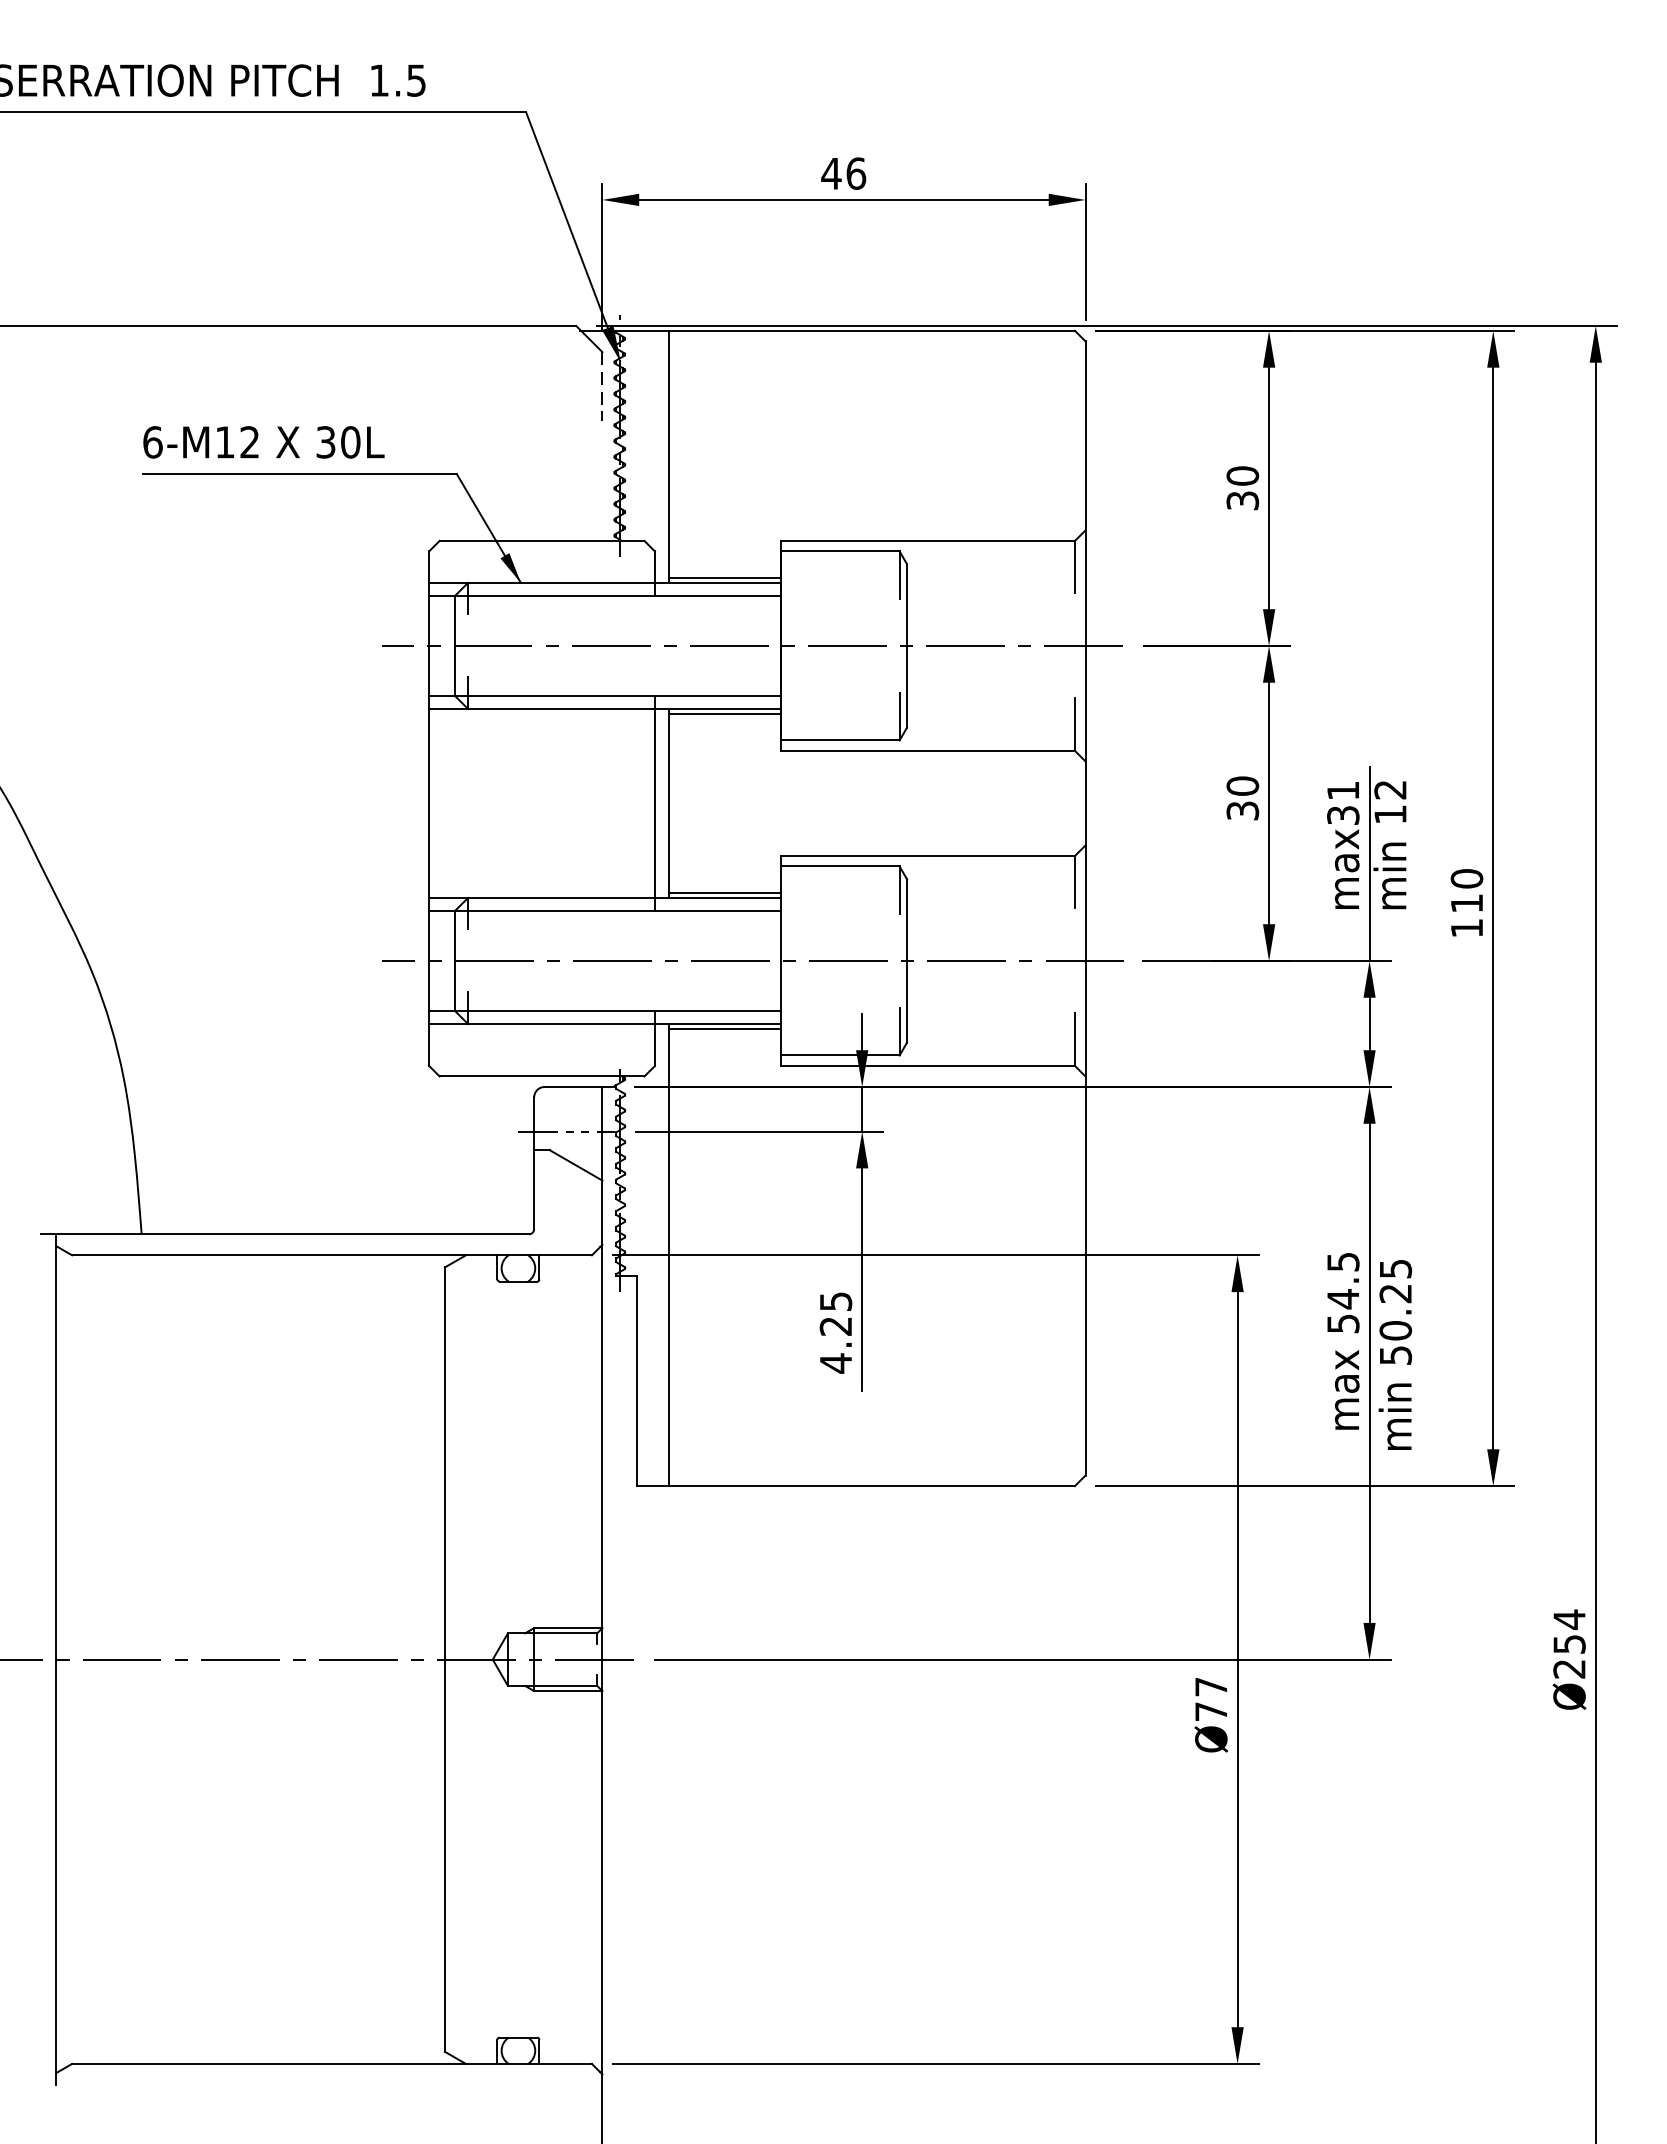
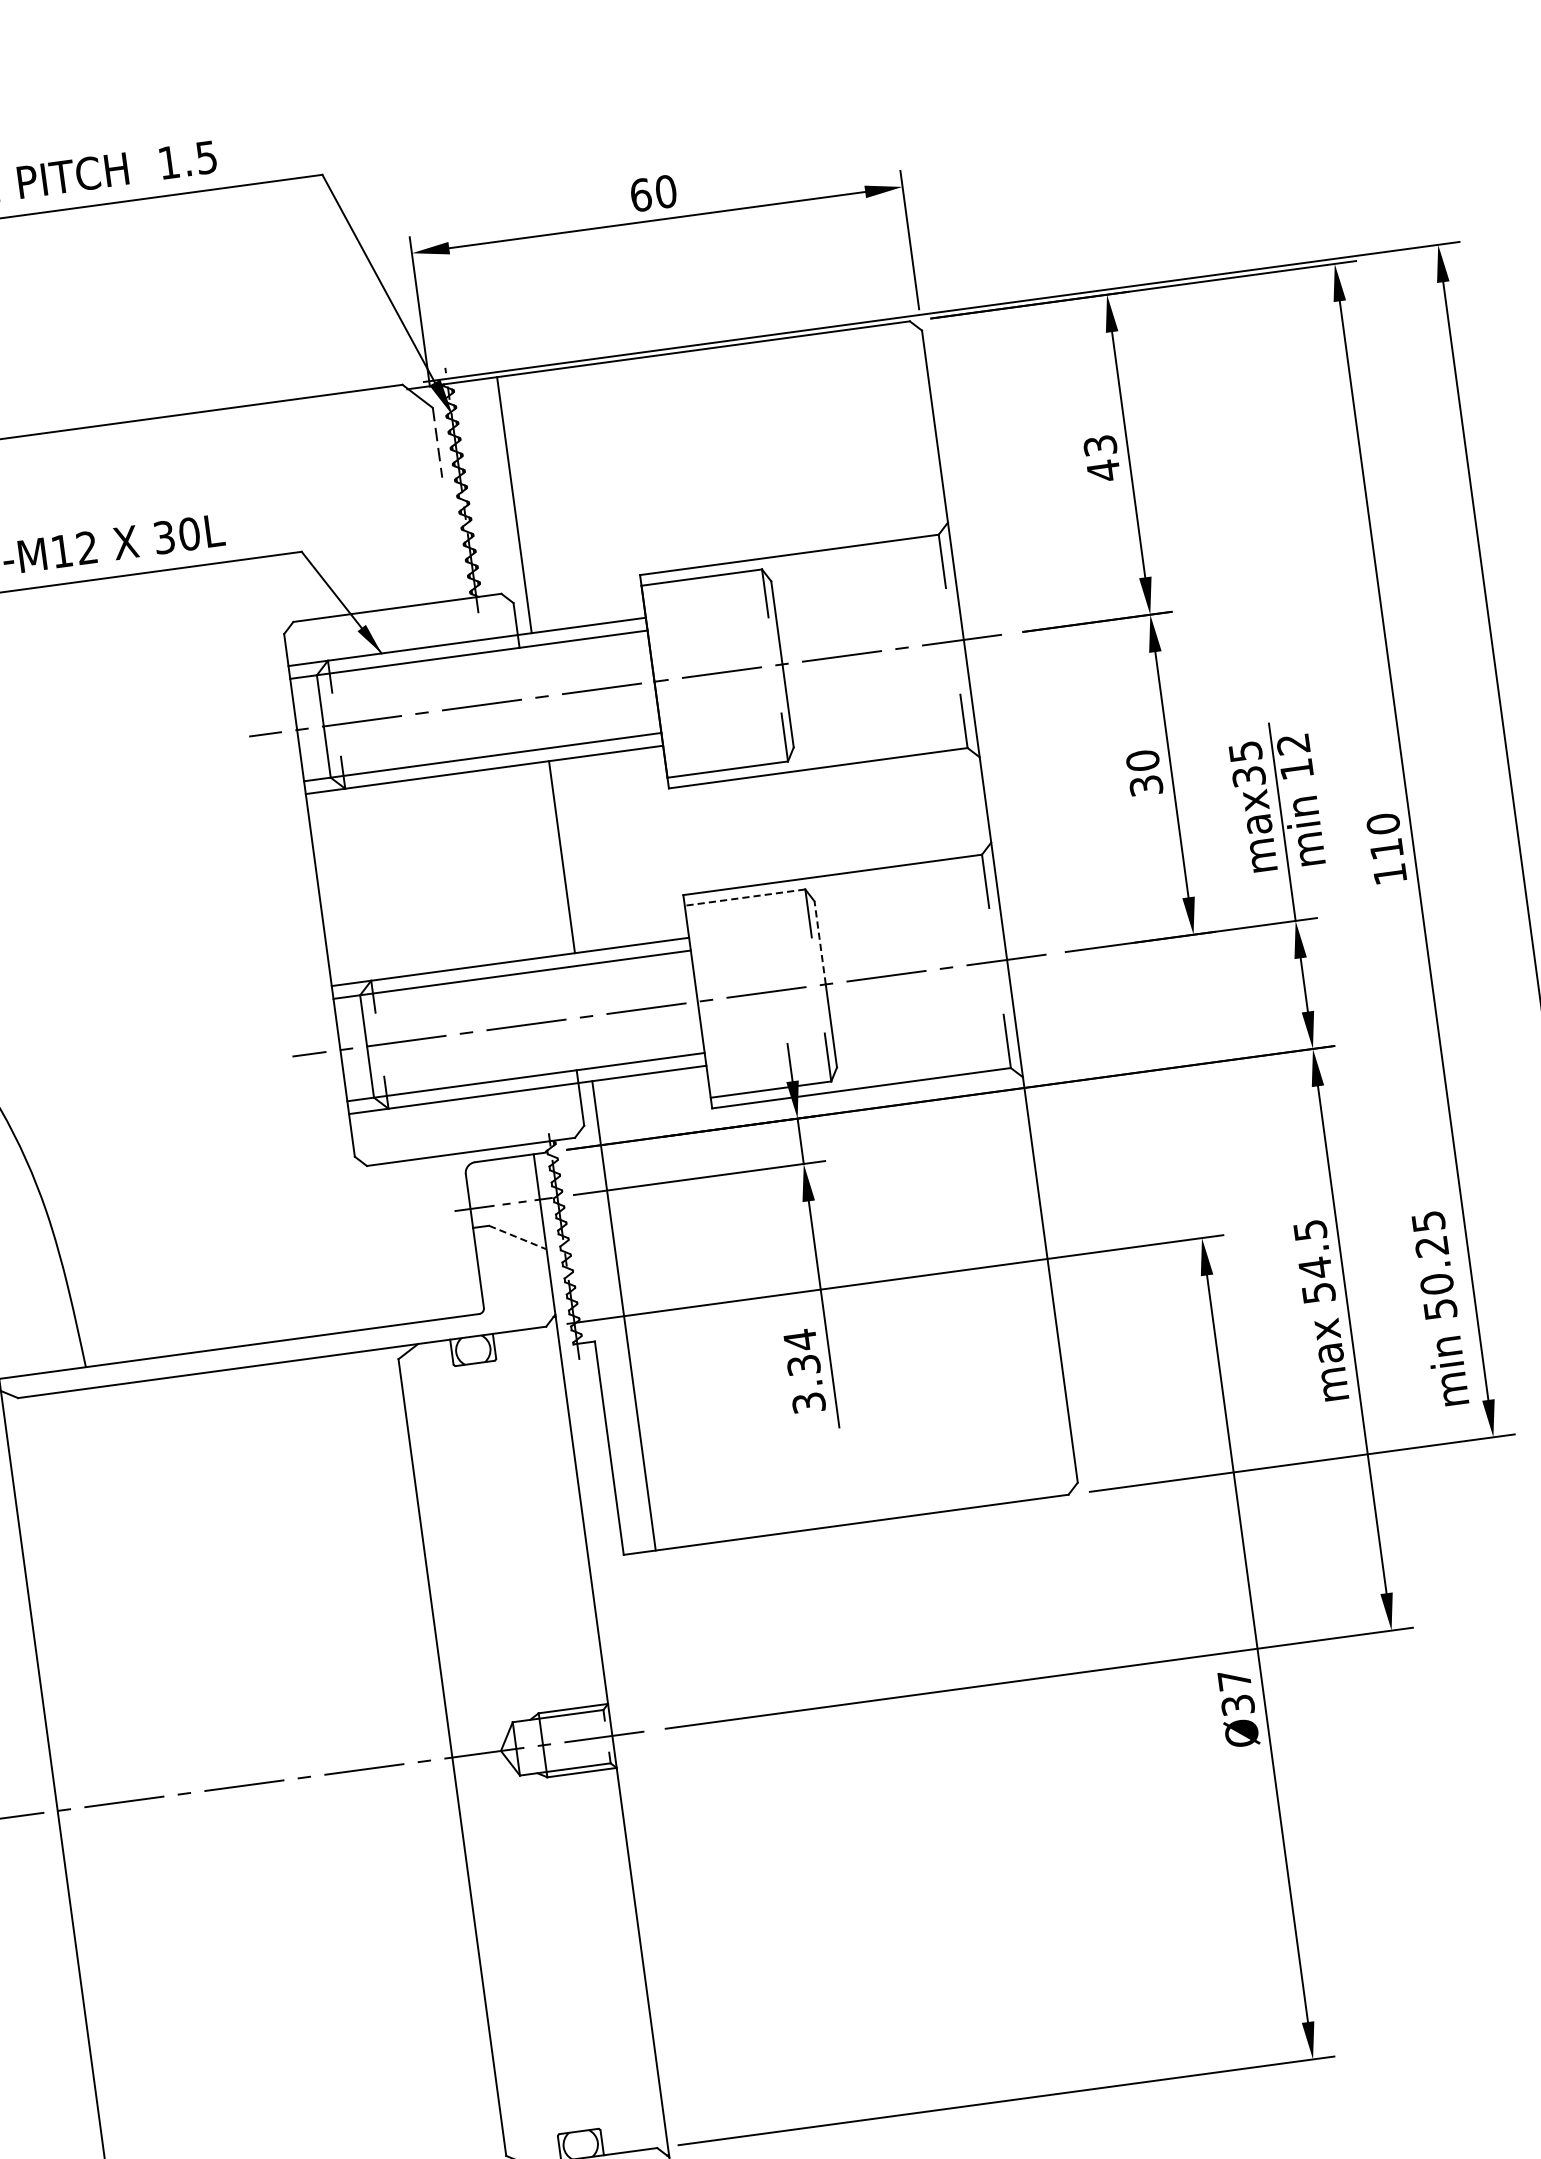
text: (843, 173) -> (653, 193), 46 -> 60
text: (1242, 488) -> (1101, 458), 30 -> 43
line: (724, 577) -> (587, 619), removed
line: (724, 714) -> (606, 759), removed
text: (1343, 790) -> (1245, 751), max31 -> max35
line: (654, 803) -> (547, 859), removed
line: (839, 866) -> (744, 897), solid -> dashed
line: (724, 892) -> (631, 939), removed
line: (906, 920) -> (819, 943), solid -> dashed
line: (724, 1029) -> (649, 1079), removed
line: (576, 1165) -> (518, 1237), solid -> dashed
text: (835, 1332) -> (804, 1371), 4.25 -> 3.34
text: (1395, 1354) -> (1440, 1308), moved
text: (1211, 1711) -> (1238, 1704), Ø77 -> Ø37

